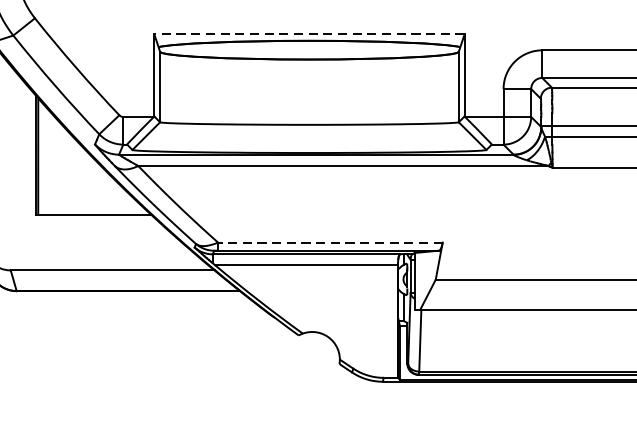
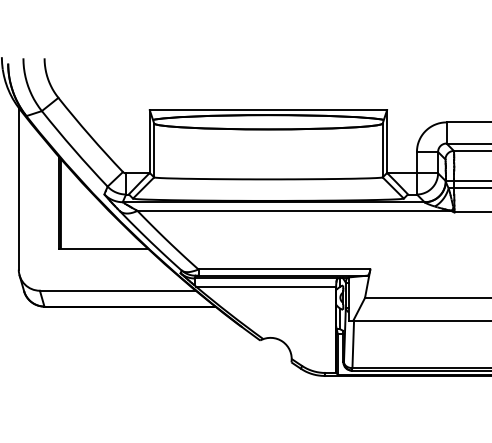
line: (309, 34) -> (268, 110), dashed -> solid
line: (330, 242) -> (284, 269), dashed -> solid

